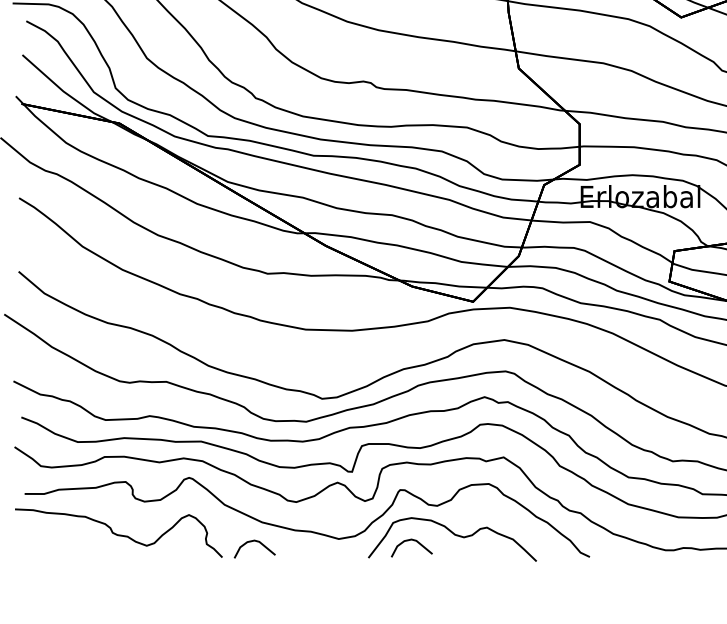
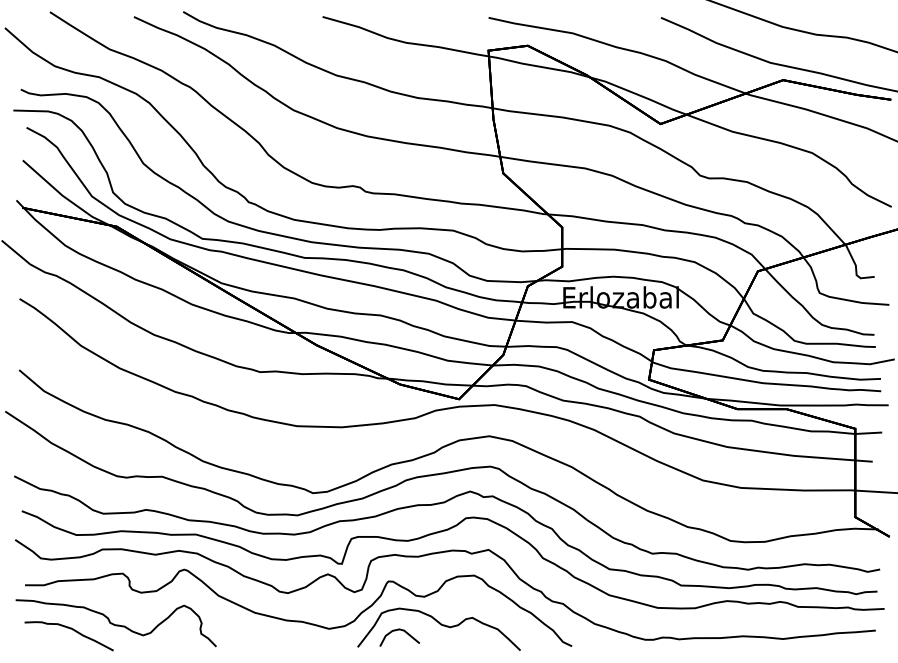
curve: (73, 540) -> (72, 630), added
curve: (257, 542) -> (250, 632), removed

